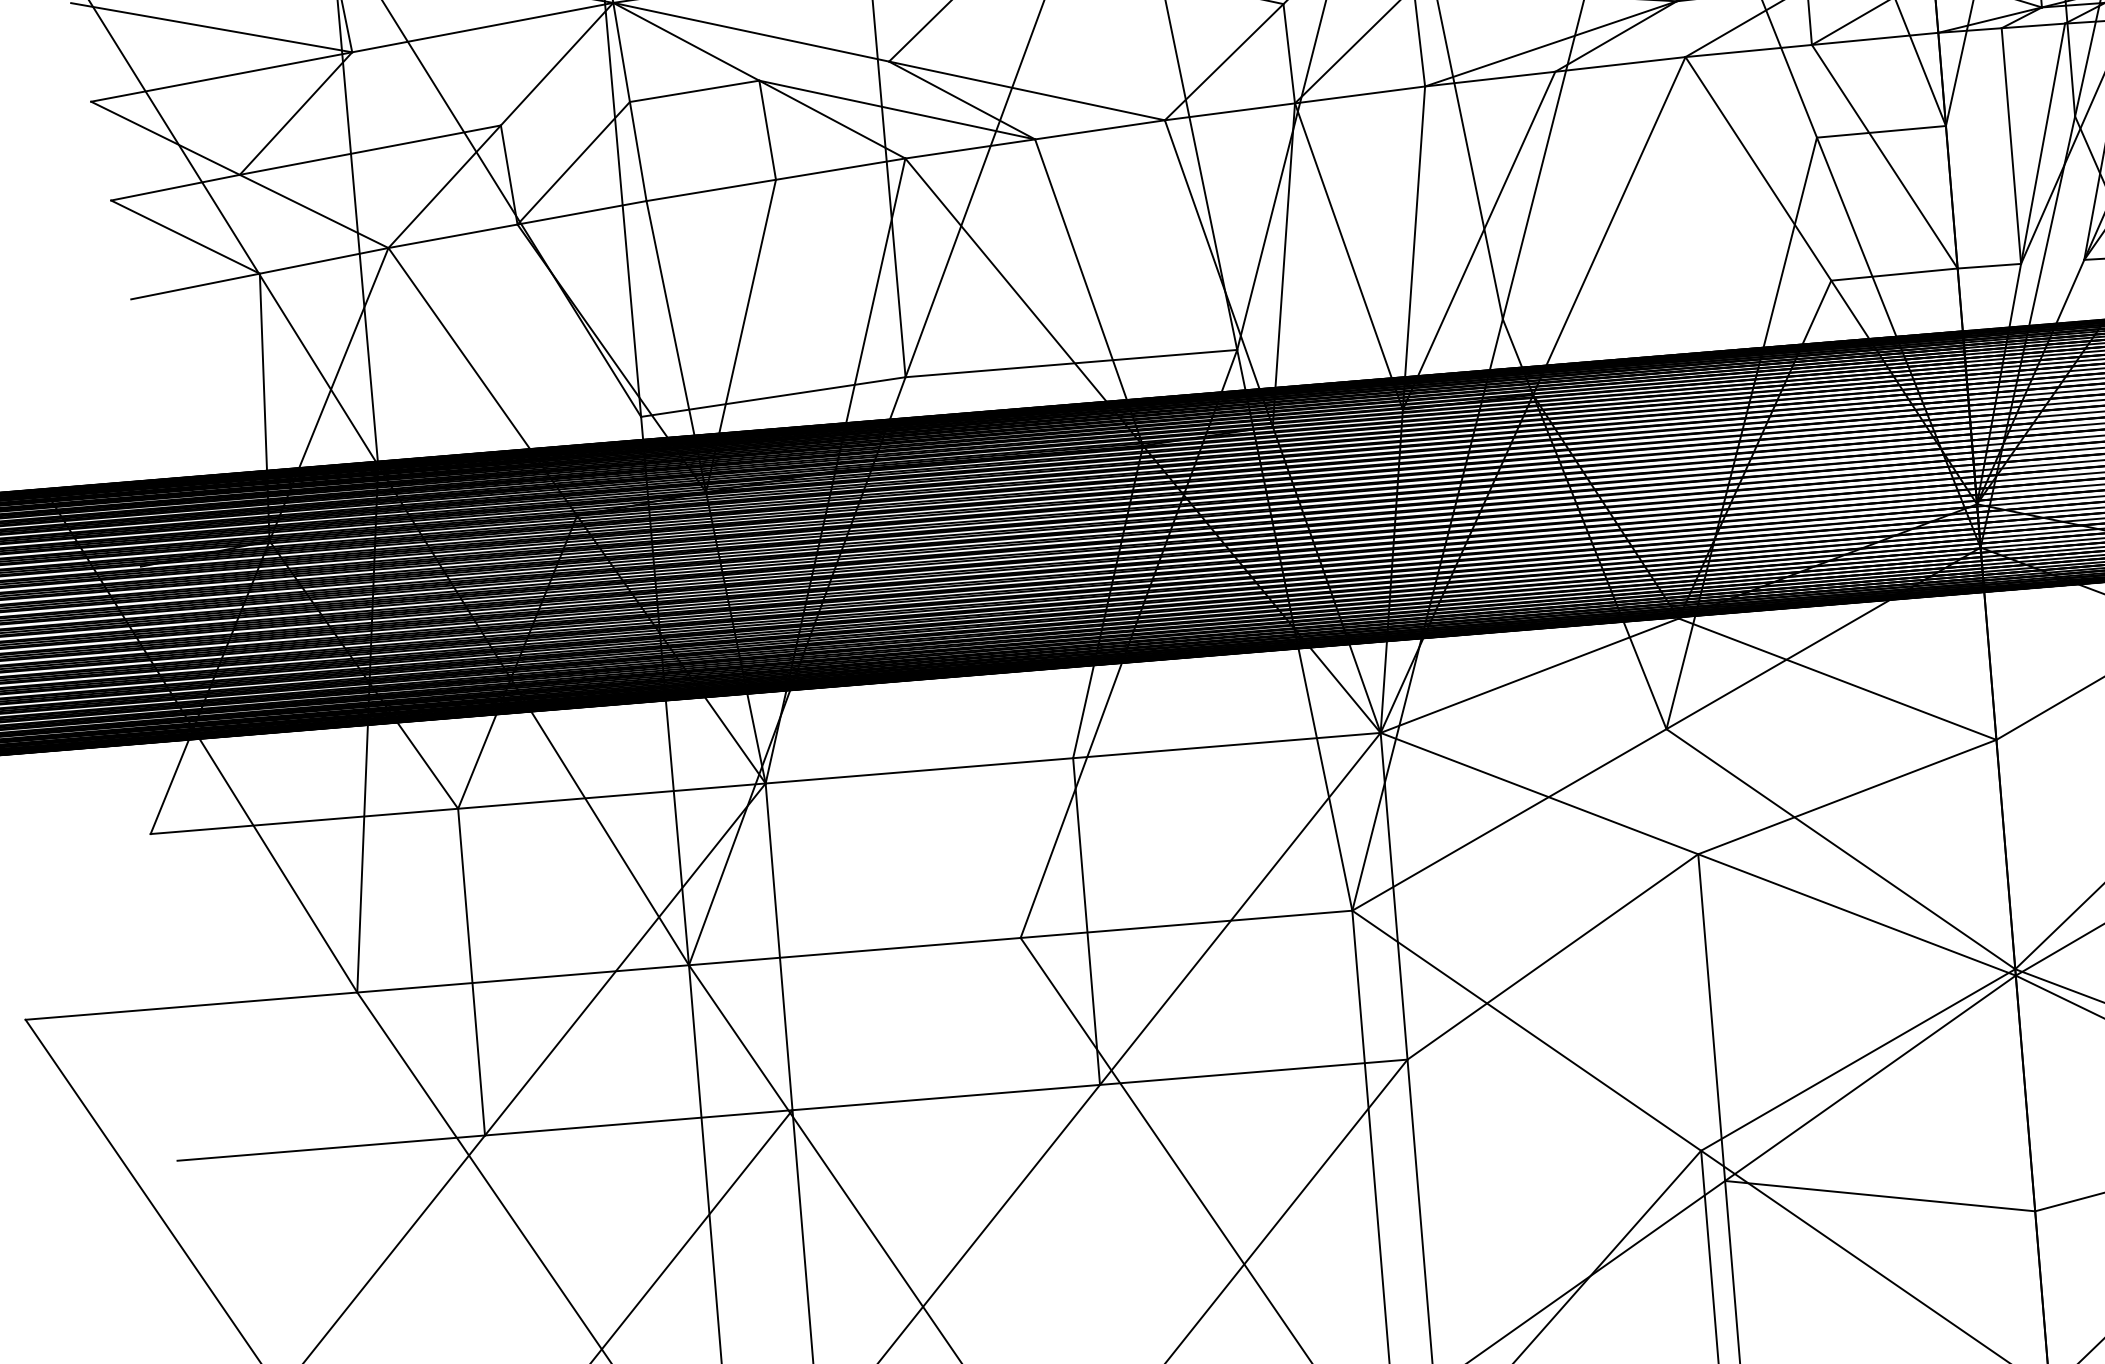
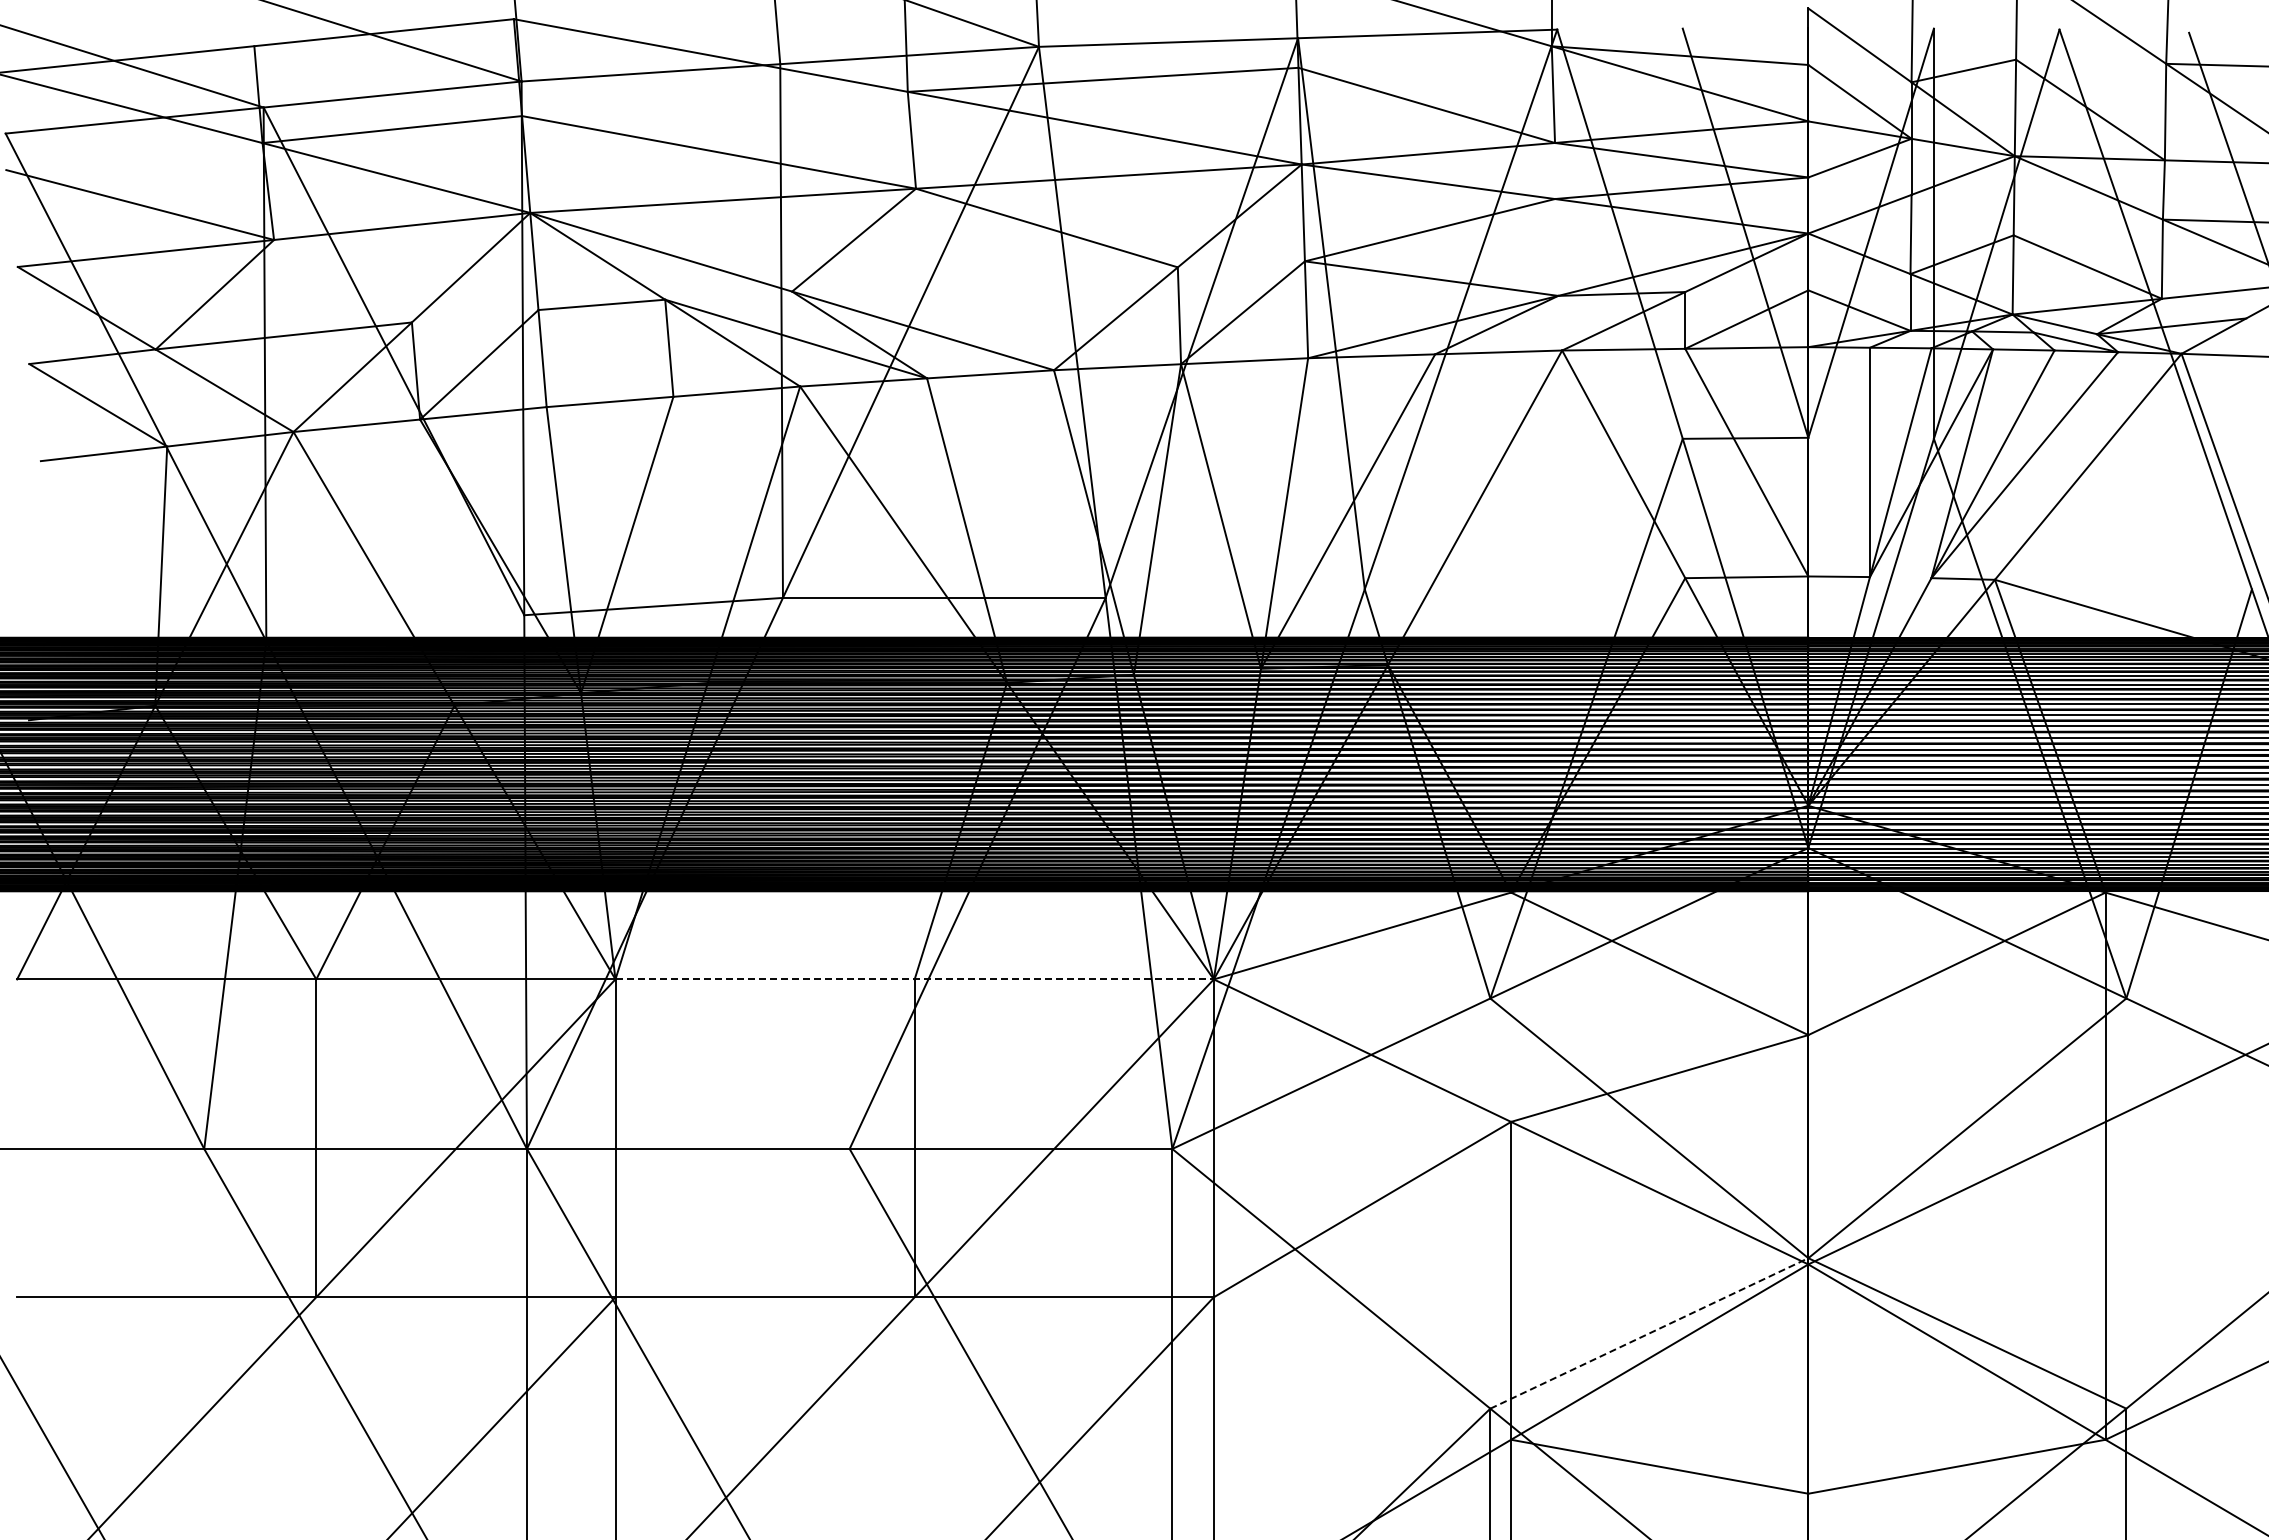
line: (1074, 758) -> (915, 979), solid -> dashed
line: (1858, 1060) -> (1649, 1333), solid -> dashed

